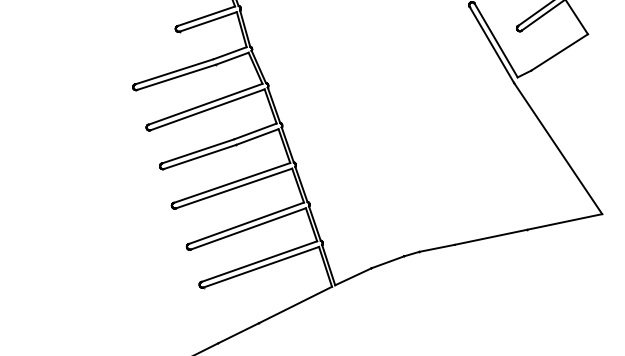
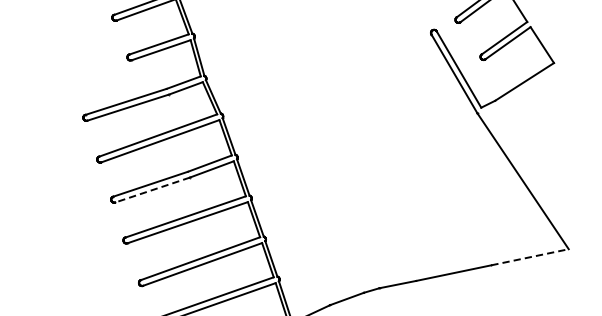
line: (199, 157) -> (151, 190), solid -> dashed
line: (565, 221) -> (530, 256), solid -> dashed

